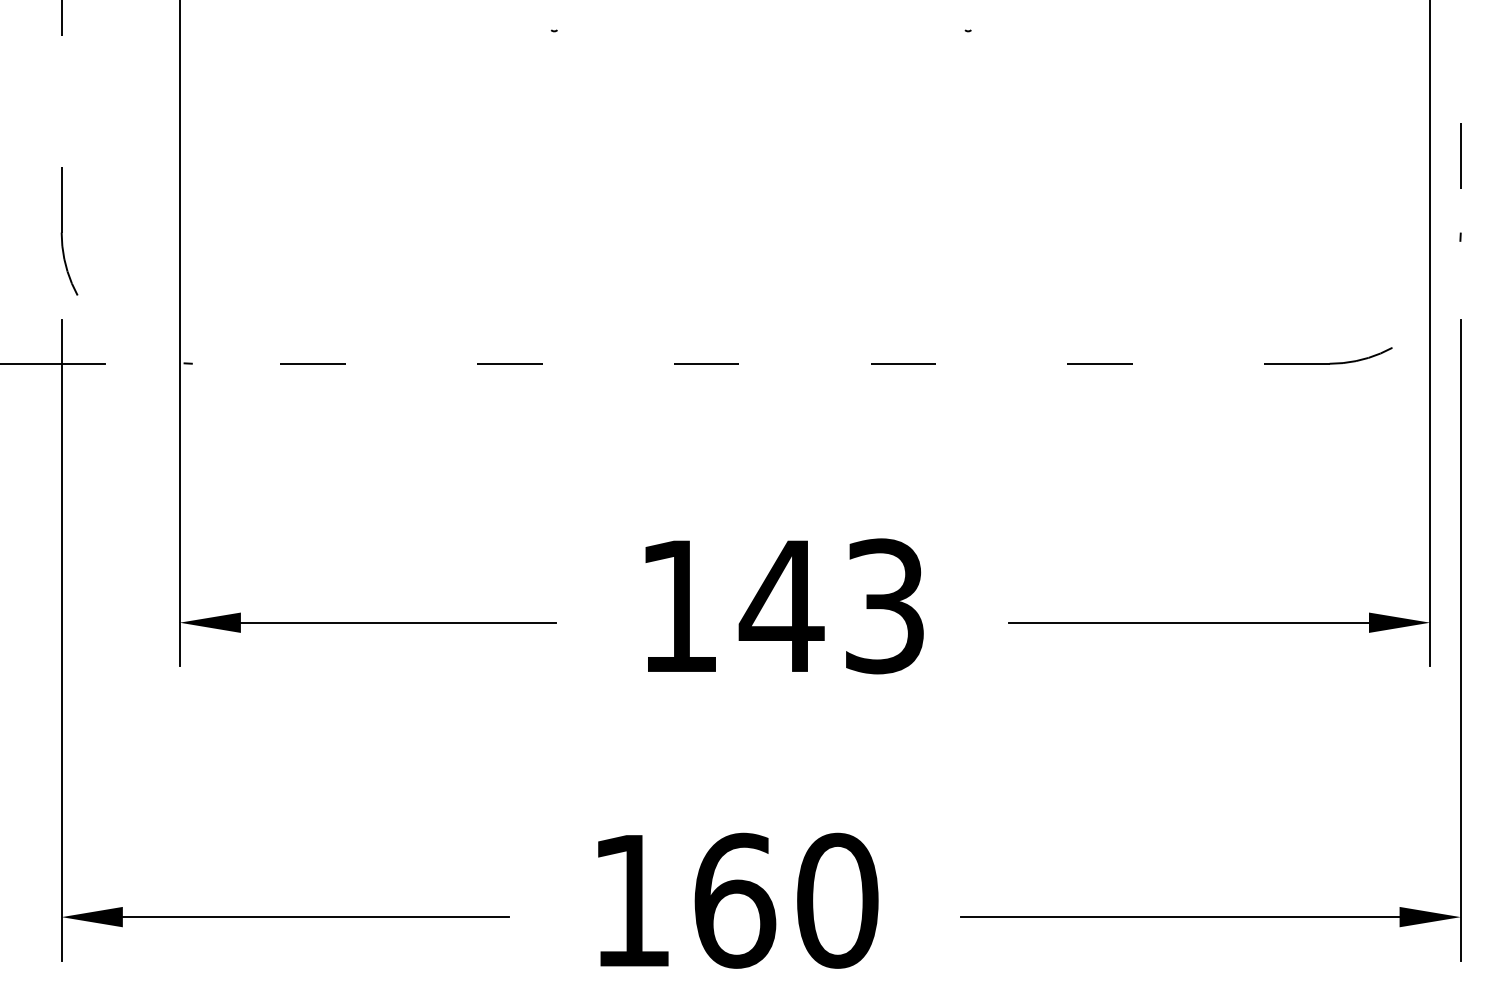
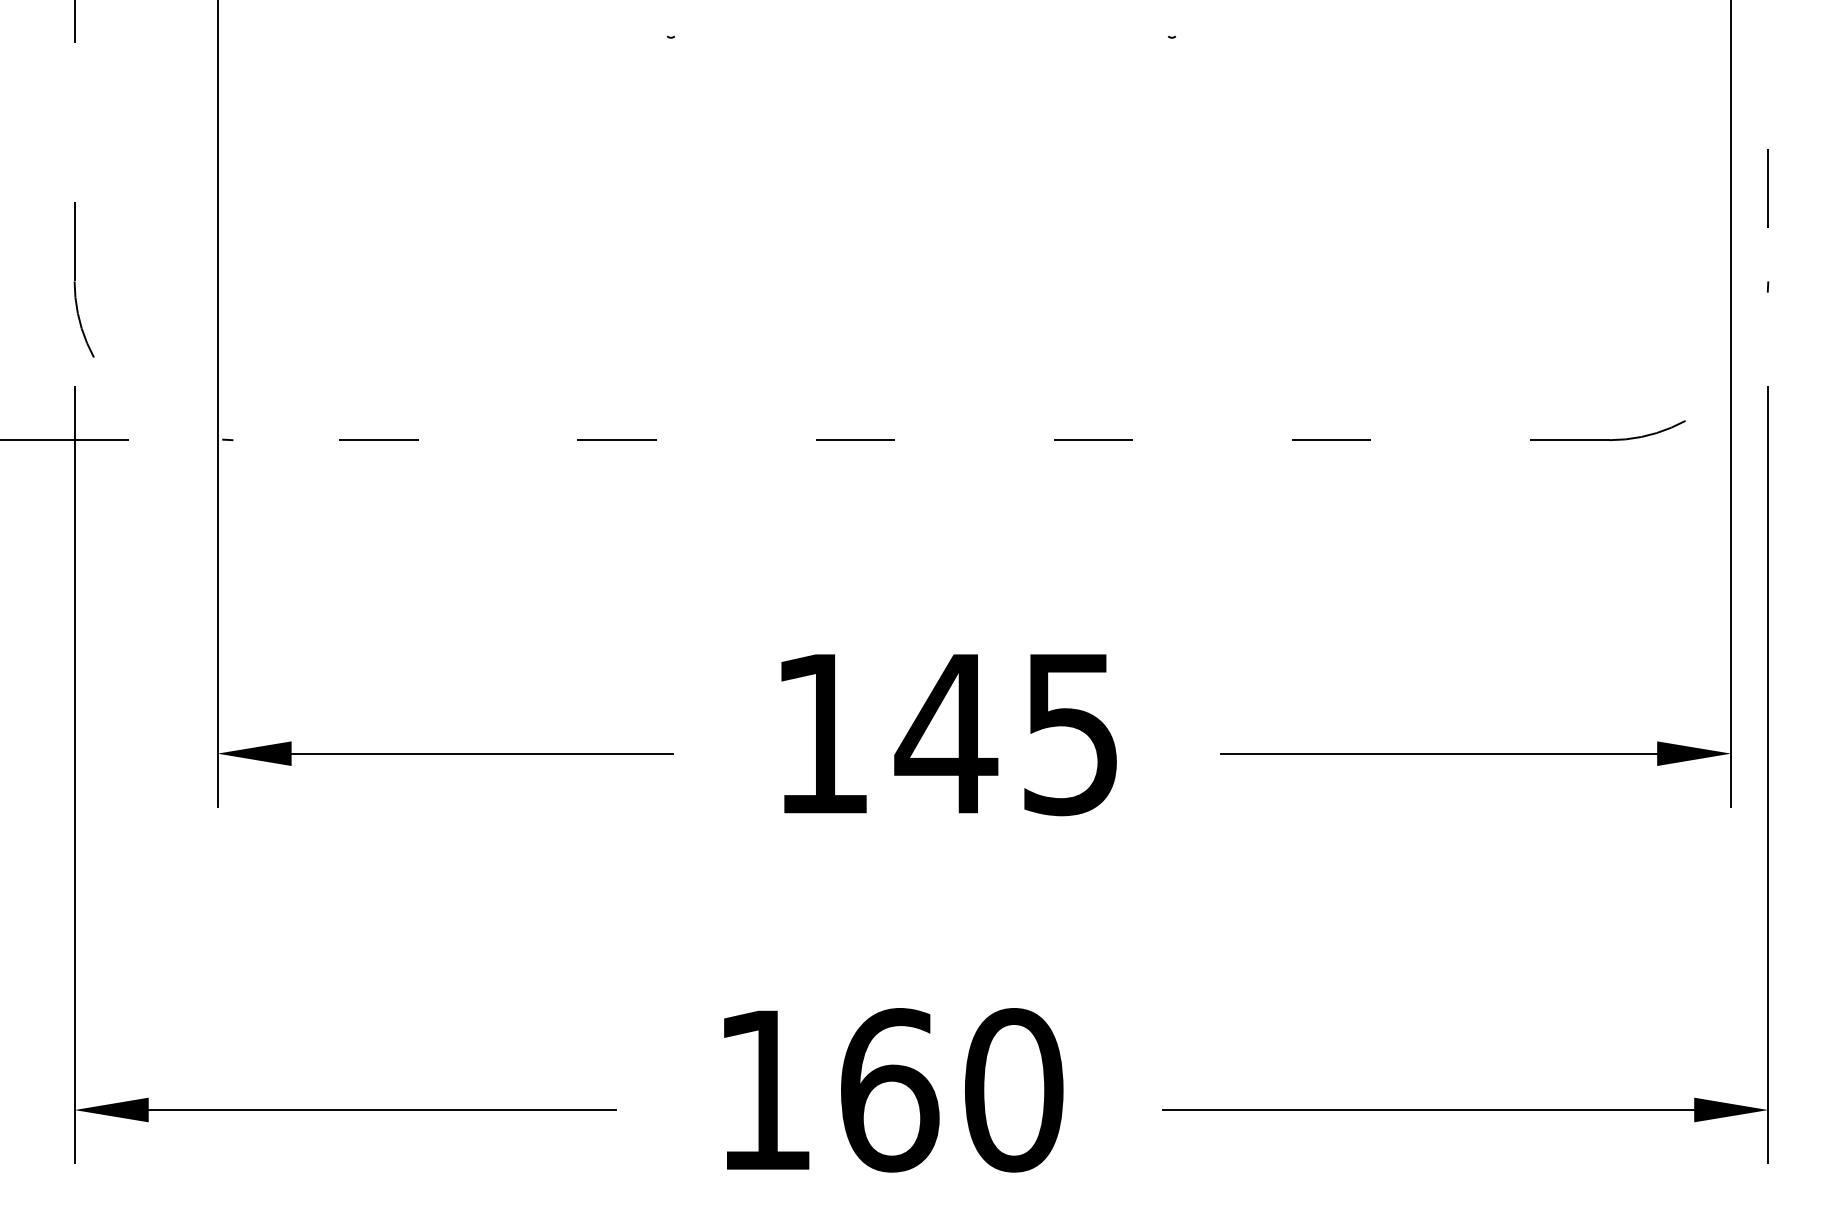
text: (885, 606) -> (1071, 733), 143 -> 145

